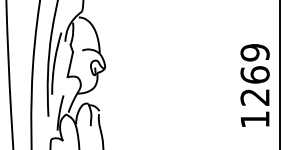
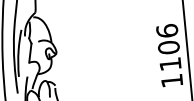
text: (254, 74) -> (168, 47), 1269 -> 1106

